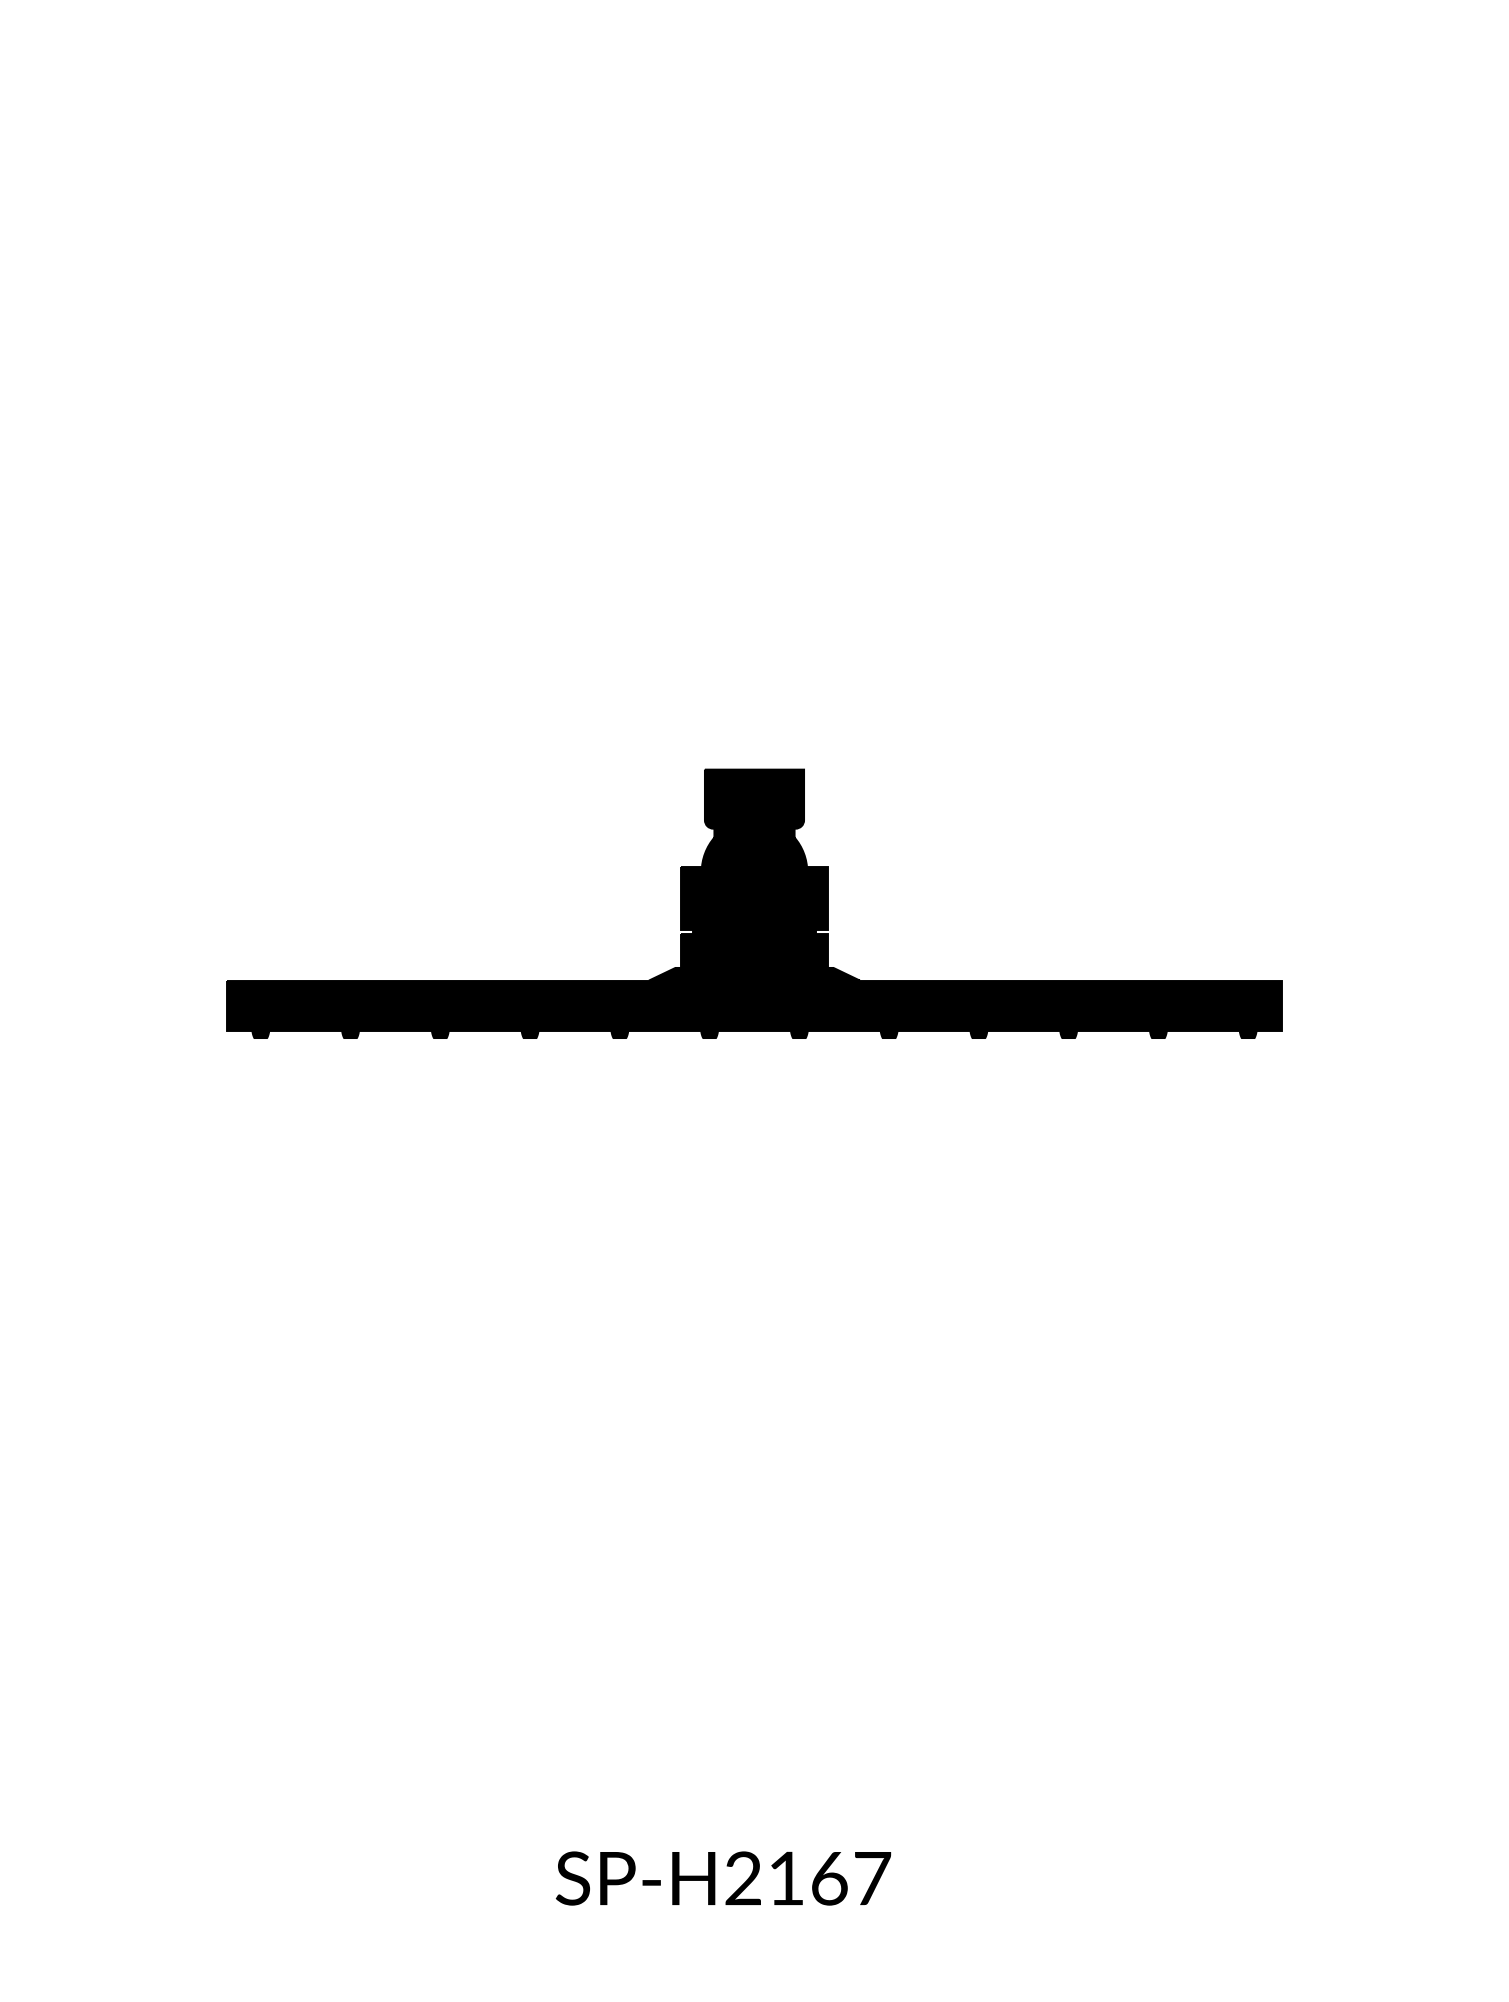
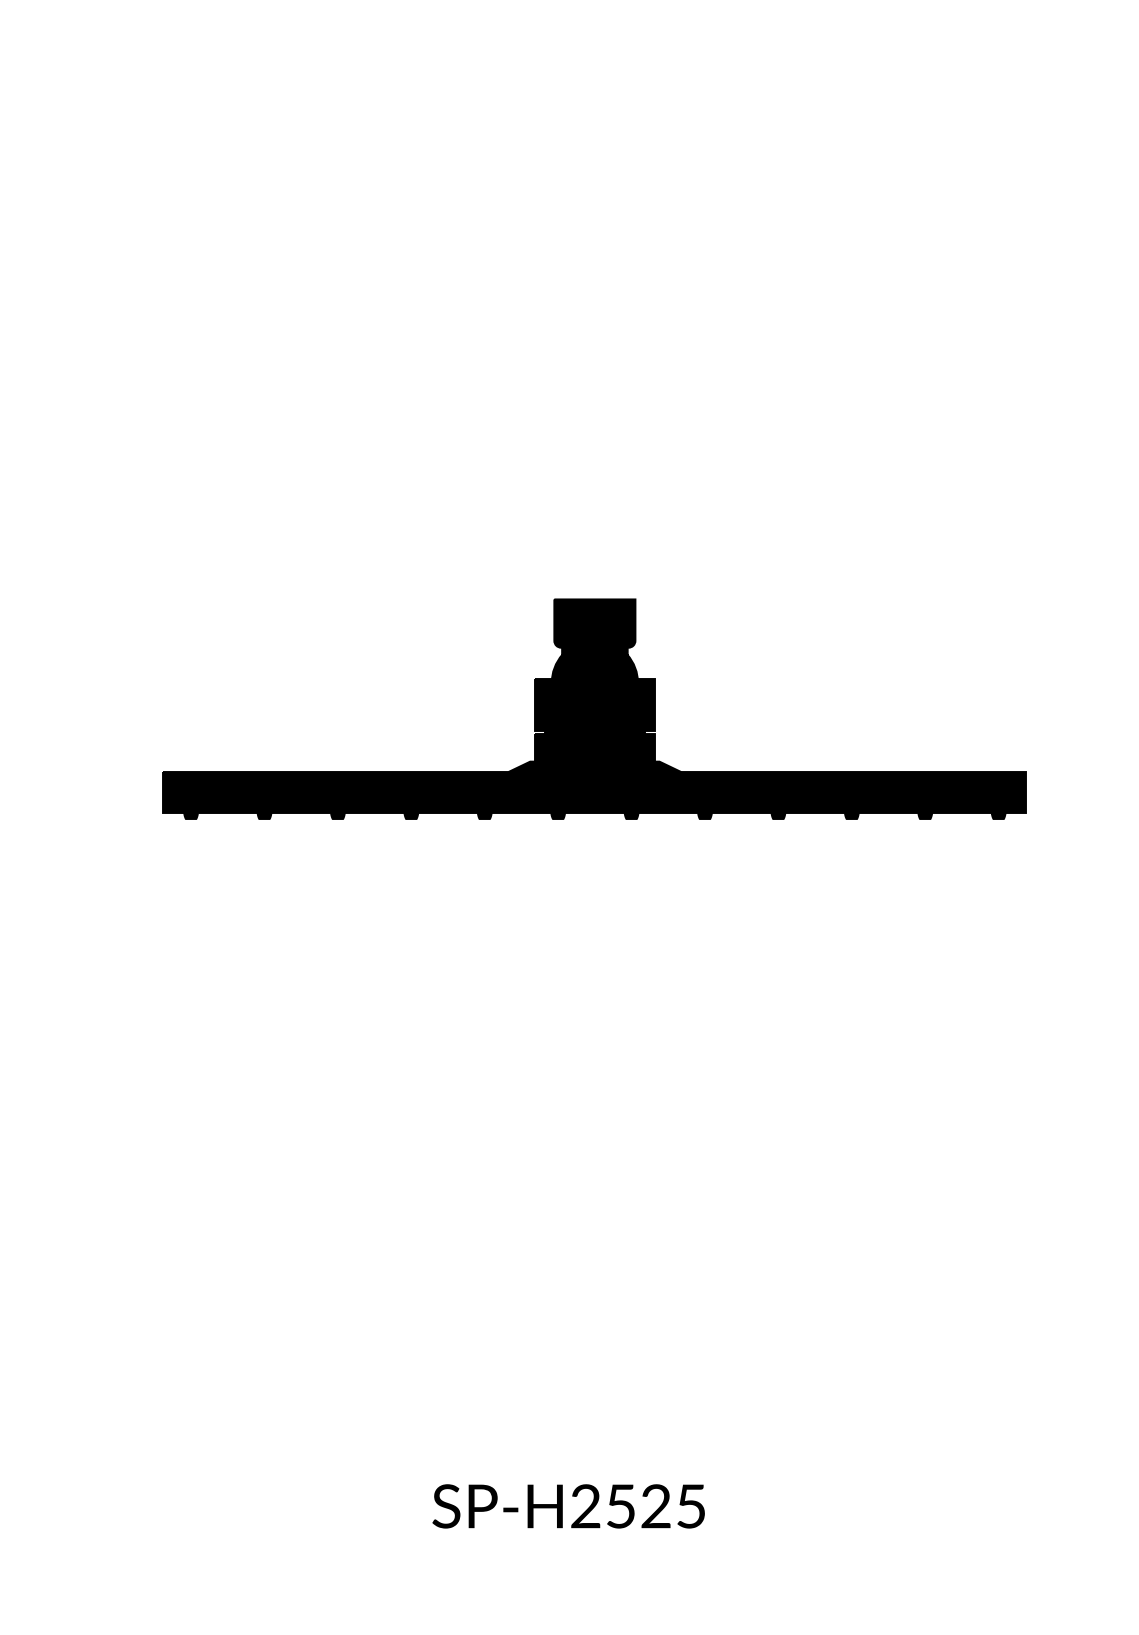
text: (830, 1878) -> (657, 1506), SP-H2167 -> SP-H2525

